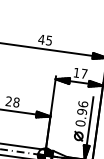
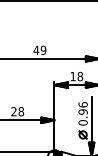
text: (49, 39) -> (43, 49), 45 -> 49
text: (84, 73) -> (80, 76), 17 -> 18

